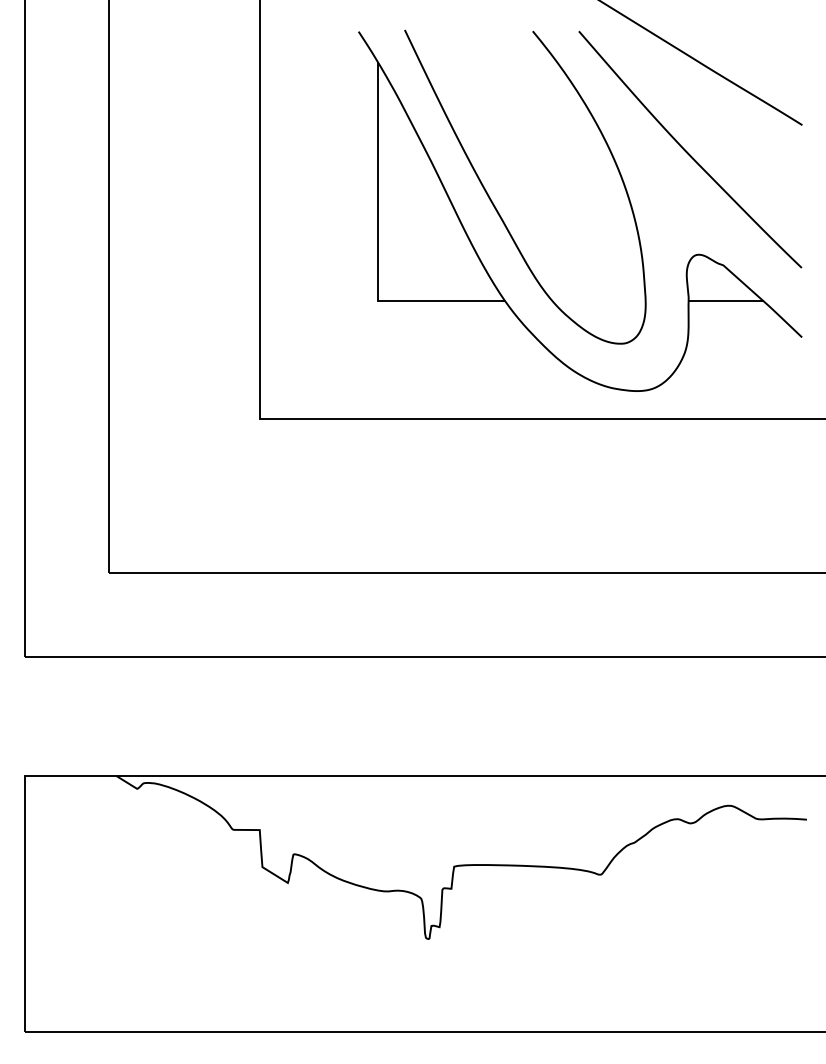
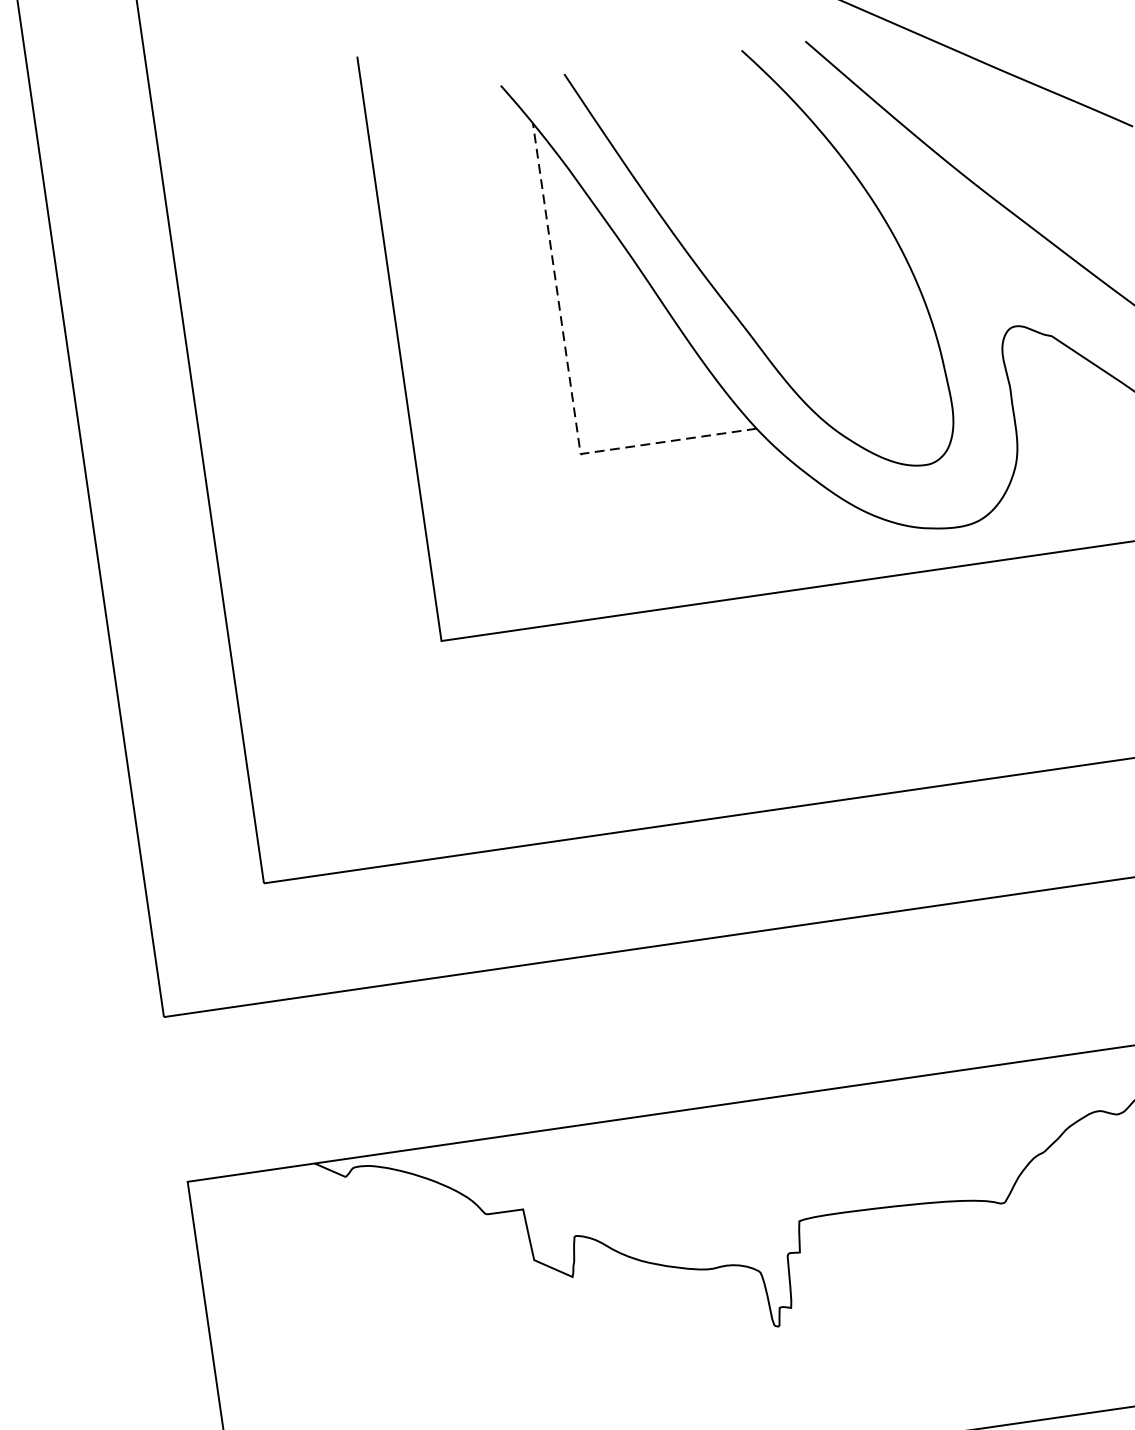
line: (377, 245) -> (569, 377), solid -> dashed
line: (725, 300) -> (1061, 384), removed

